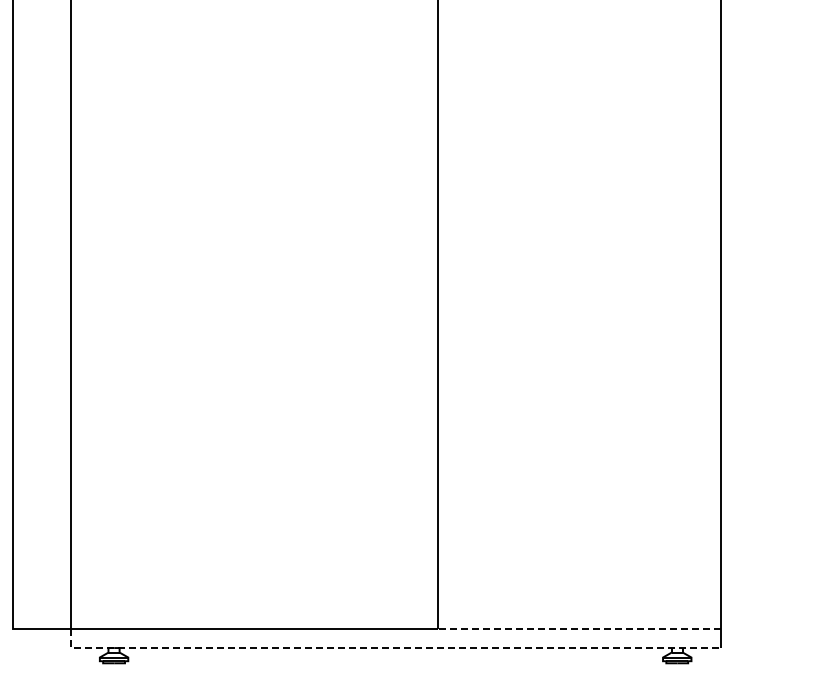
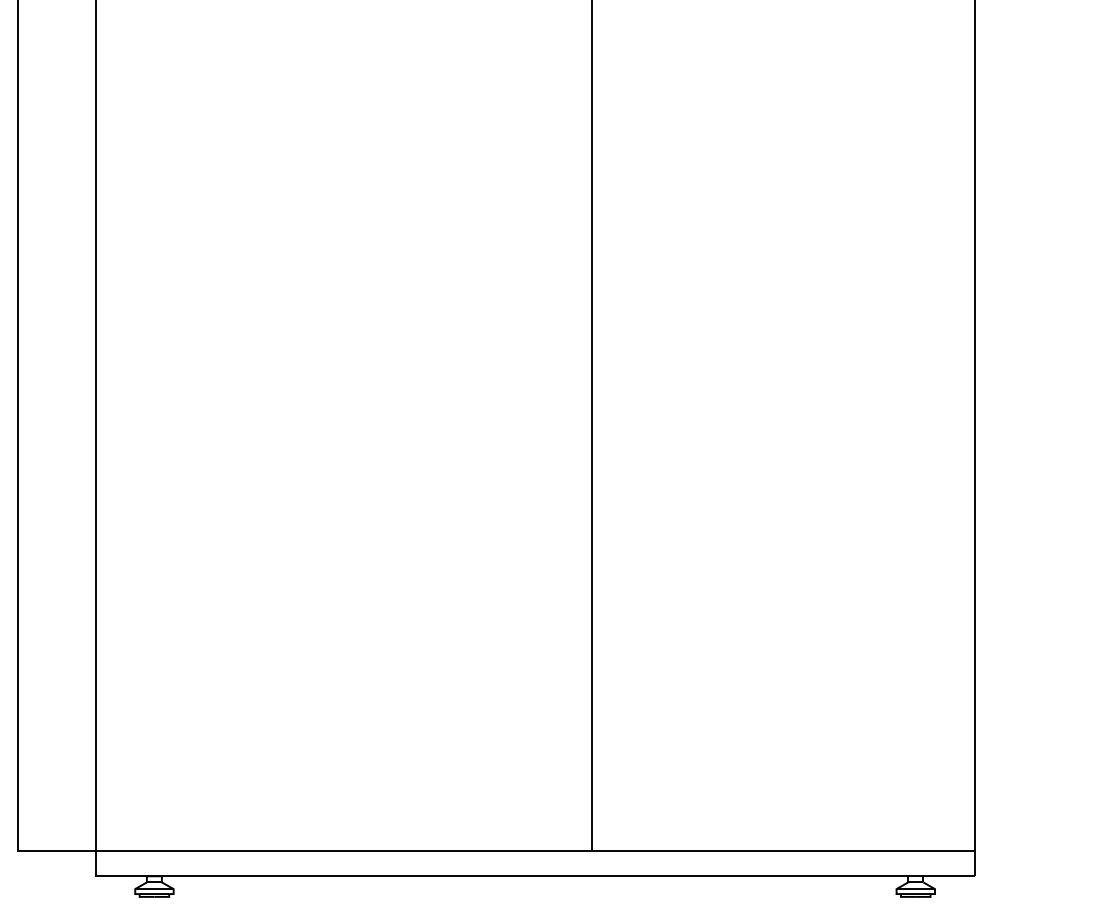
line: (578, 629) -> (782, 851), dashed -> solid
line: (385, 648) -> (521, 876), dashed -> solid

